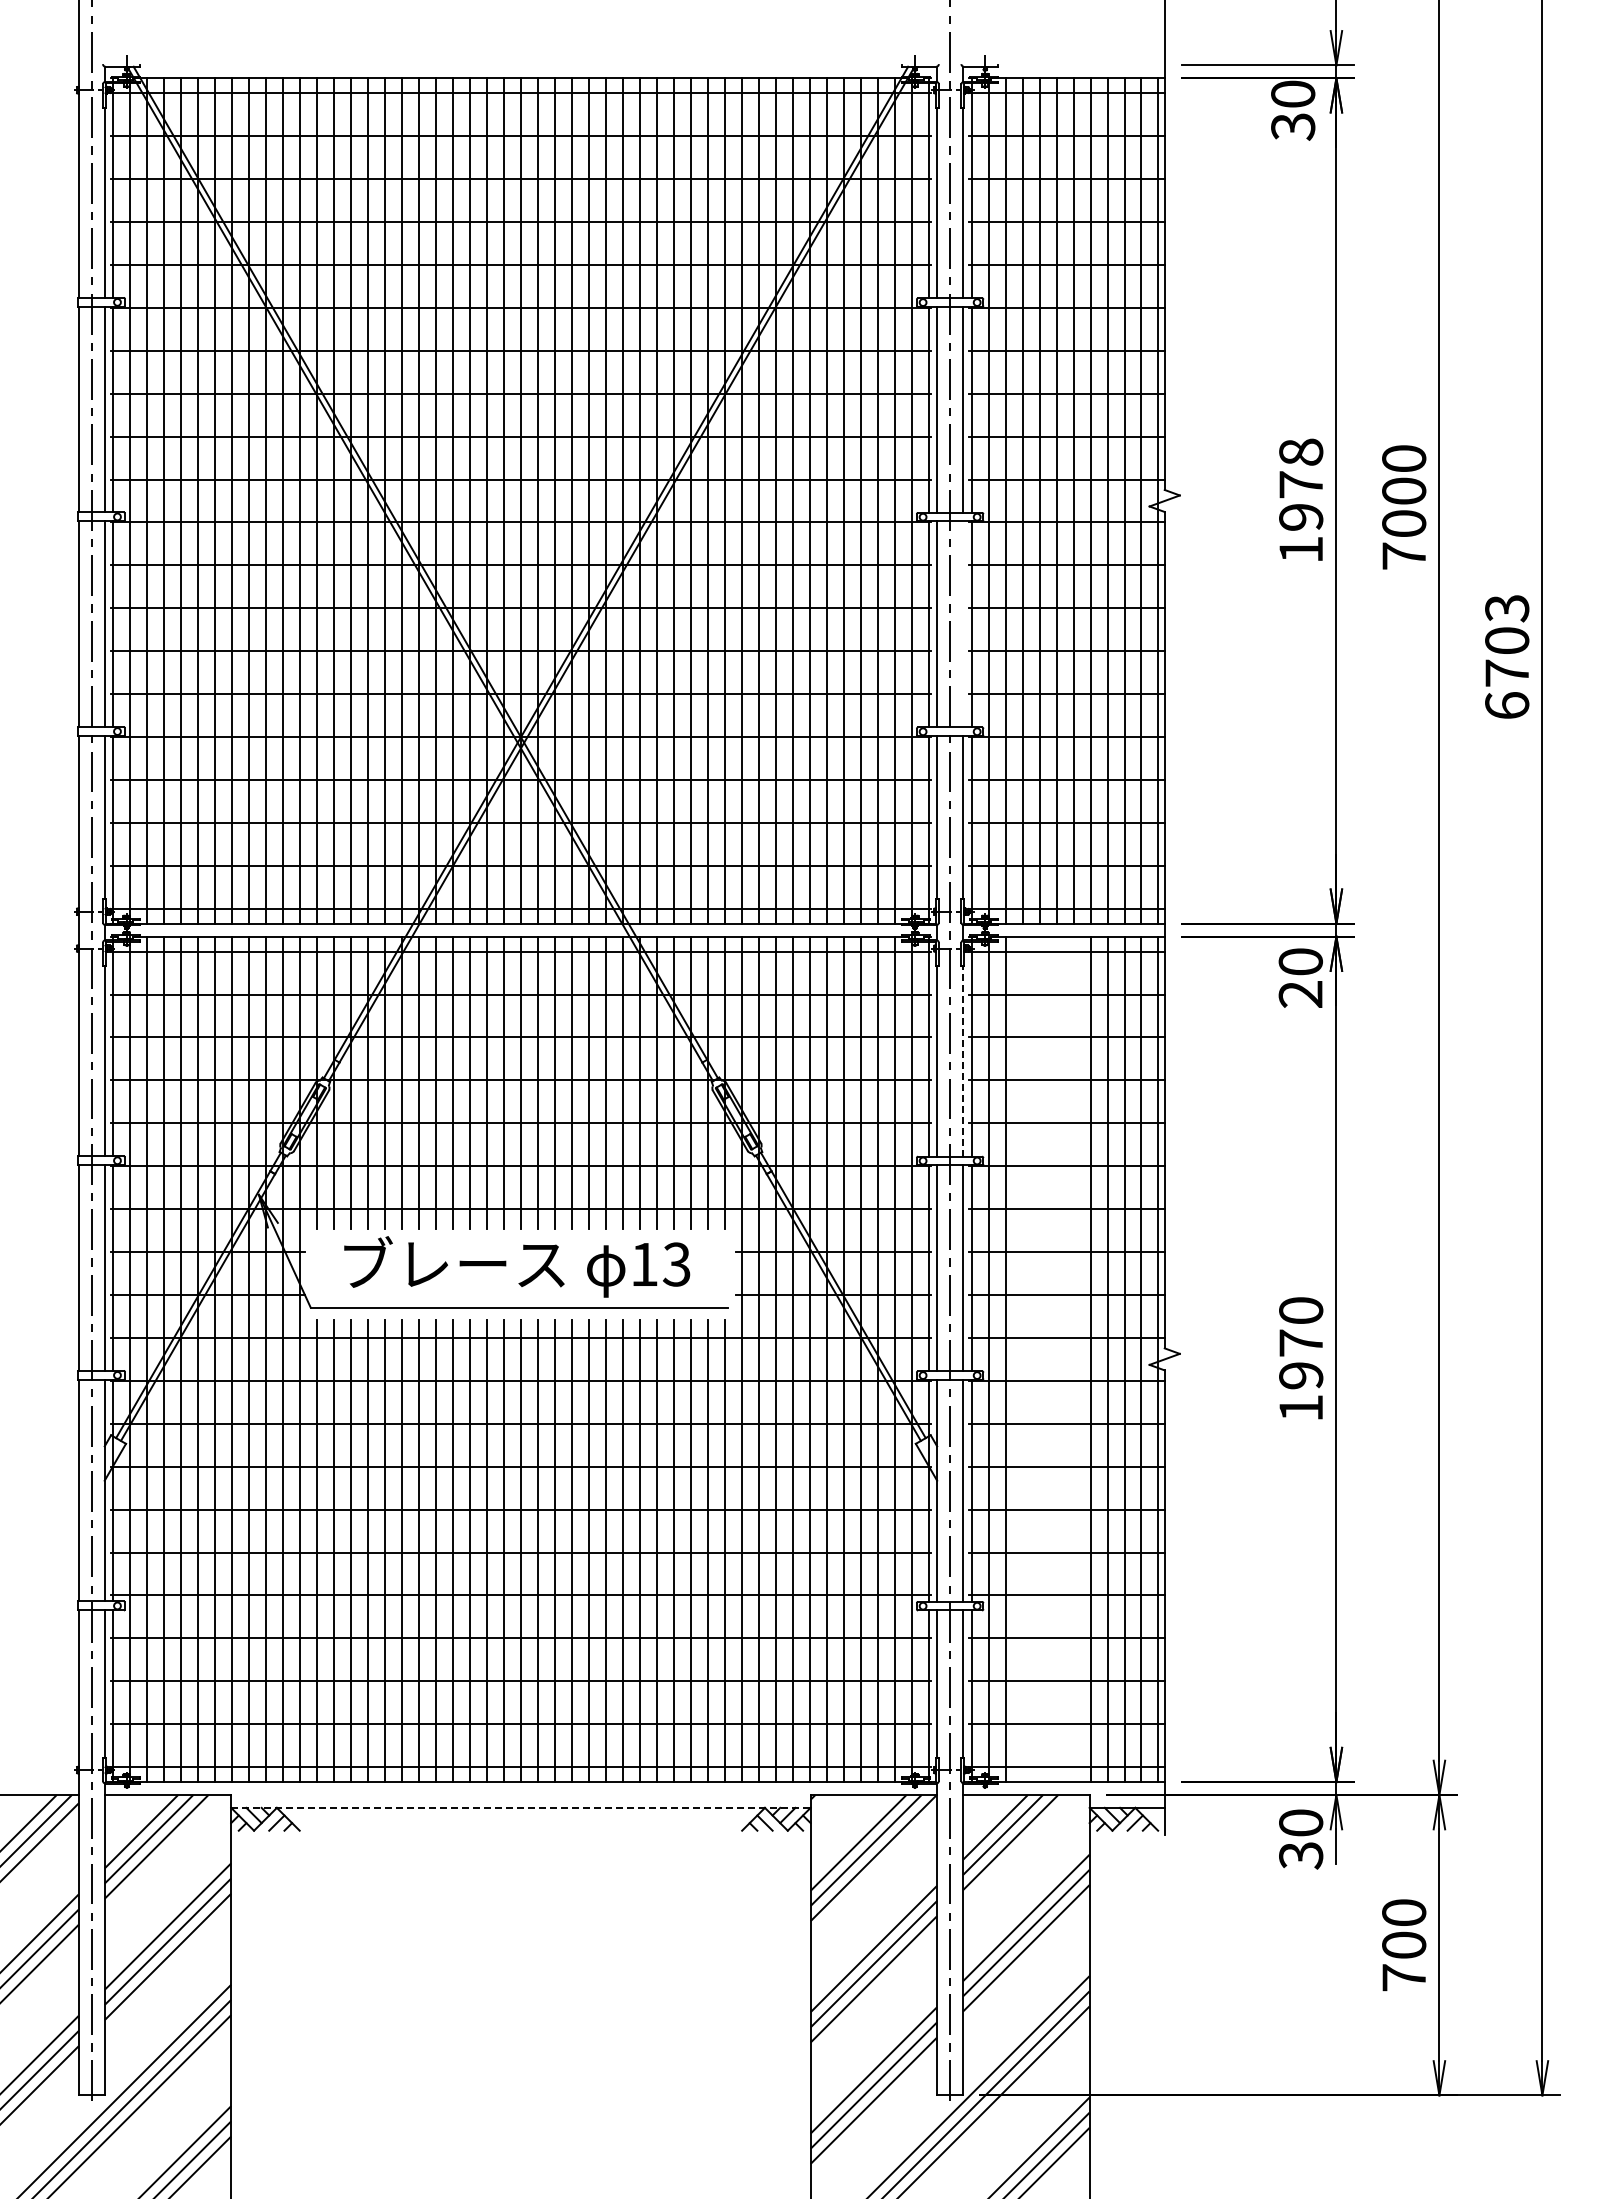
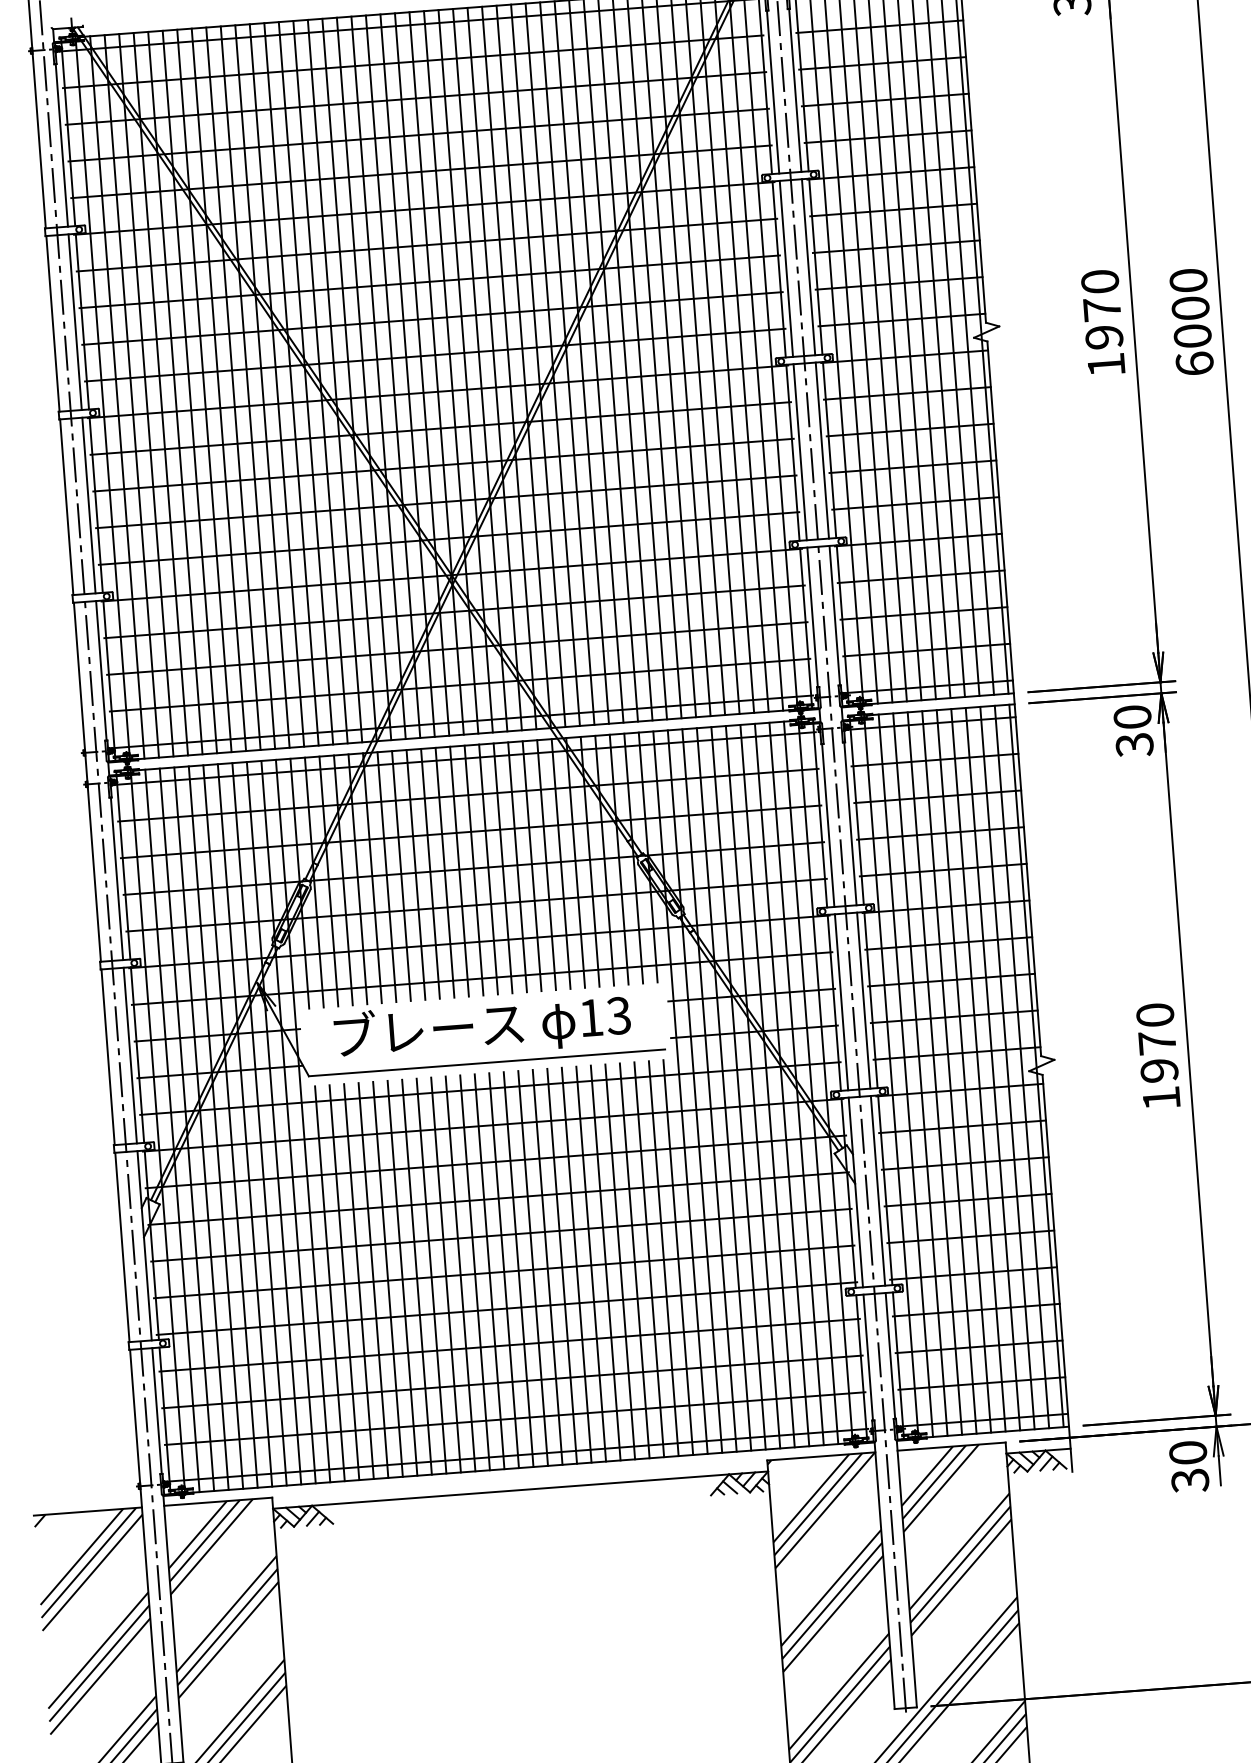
text: (1301, 451) -> (1100, 281), 1978 -> 1970
text: (1404, 555) -> (1195, 363), 7000 -> 6000
line: (963, 624) -> (822, 450), added
text: (1300, 994) -> (1134, 745), 20 -> 30
line: (963, 1060) -> (850, 823), dashed -> solid
line: (1022, 1359) -> (920, 1074), added
line: (1039, 1359) -> (934, 1073), added
line: (1056, 1359) -> (949, 1072), added
line: (1073, 1359) -> (963, 1071), added
line: (520, 1807) -> (520, 1489), dashed -> solid

